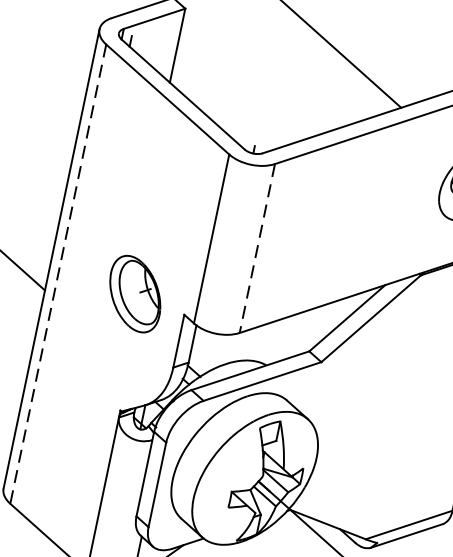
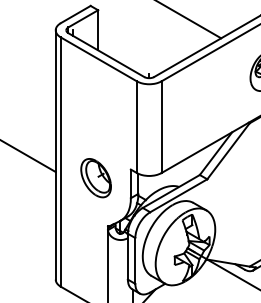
line: (256, 249) -> (161, 127), dashed -> solid
line: (57, 274) -> (60, 162), dashed -> solid
part: (133, 294) -> (95, 178), moved

